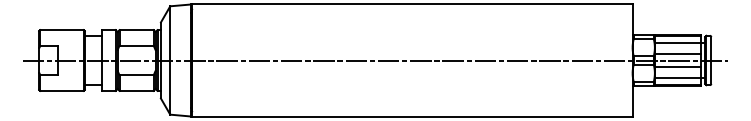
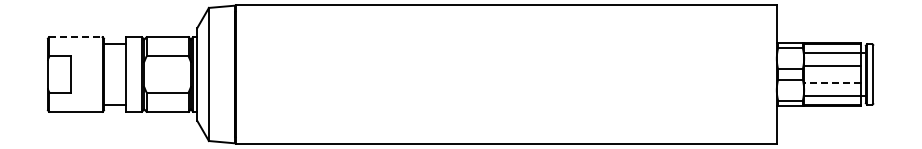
line: (61, 30) -> (75, 37), solid -> dashed
line: (375, 60) -> (460, 74), removed
line: (677, 67) -> (831, 83), solid -> dashed

